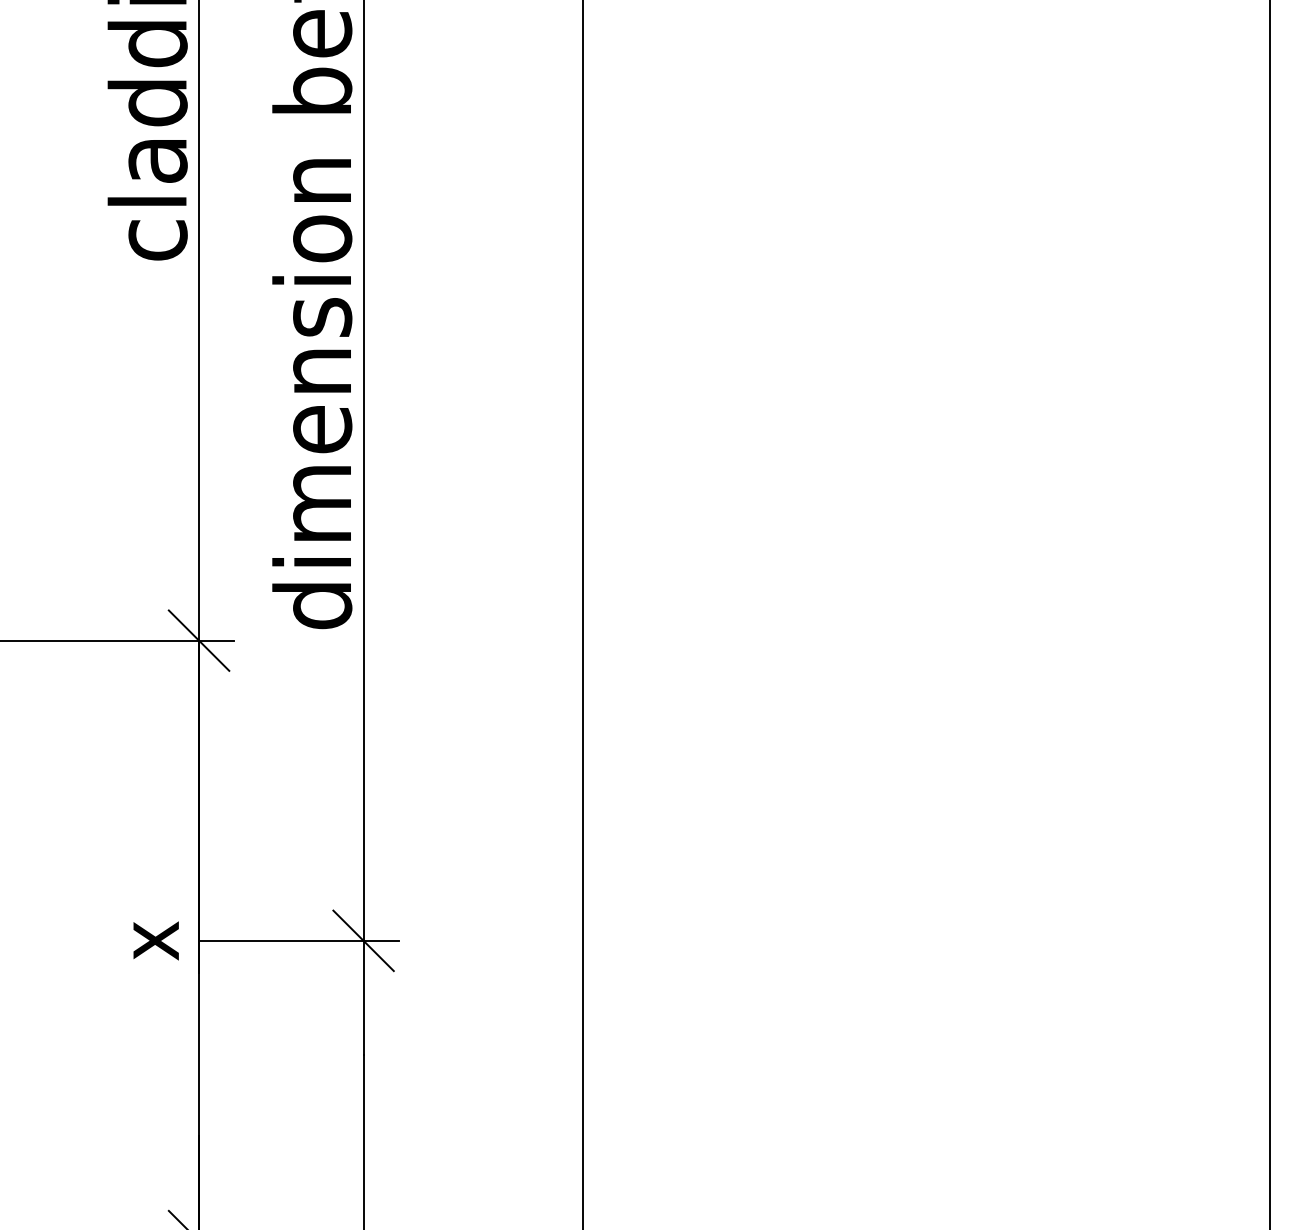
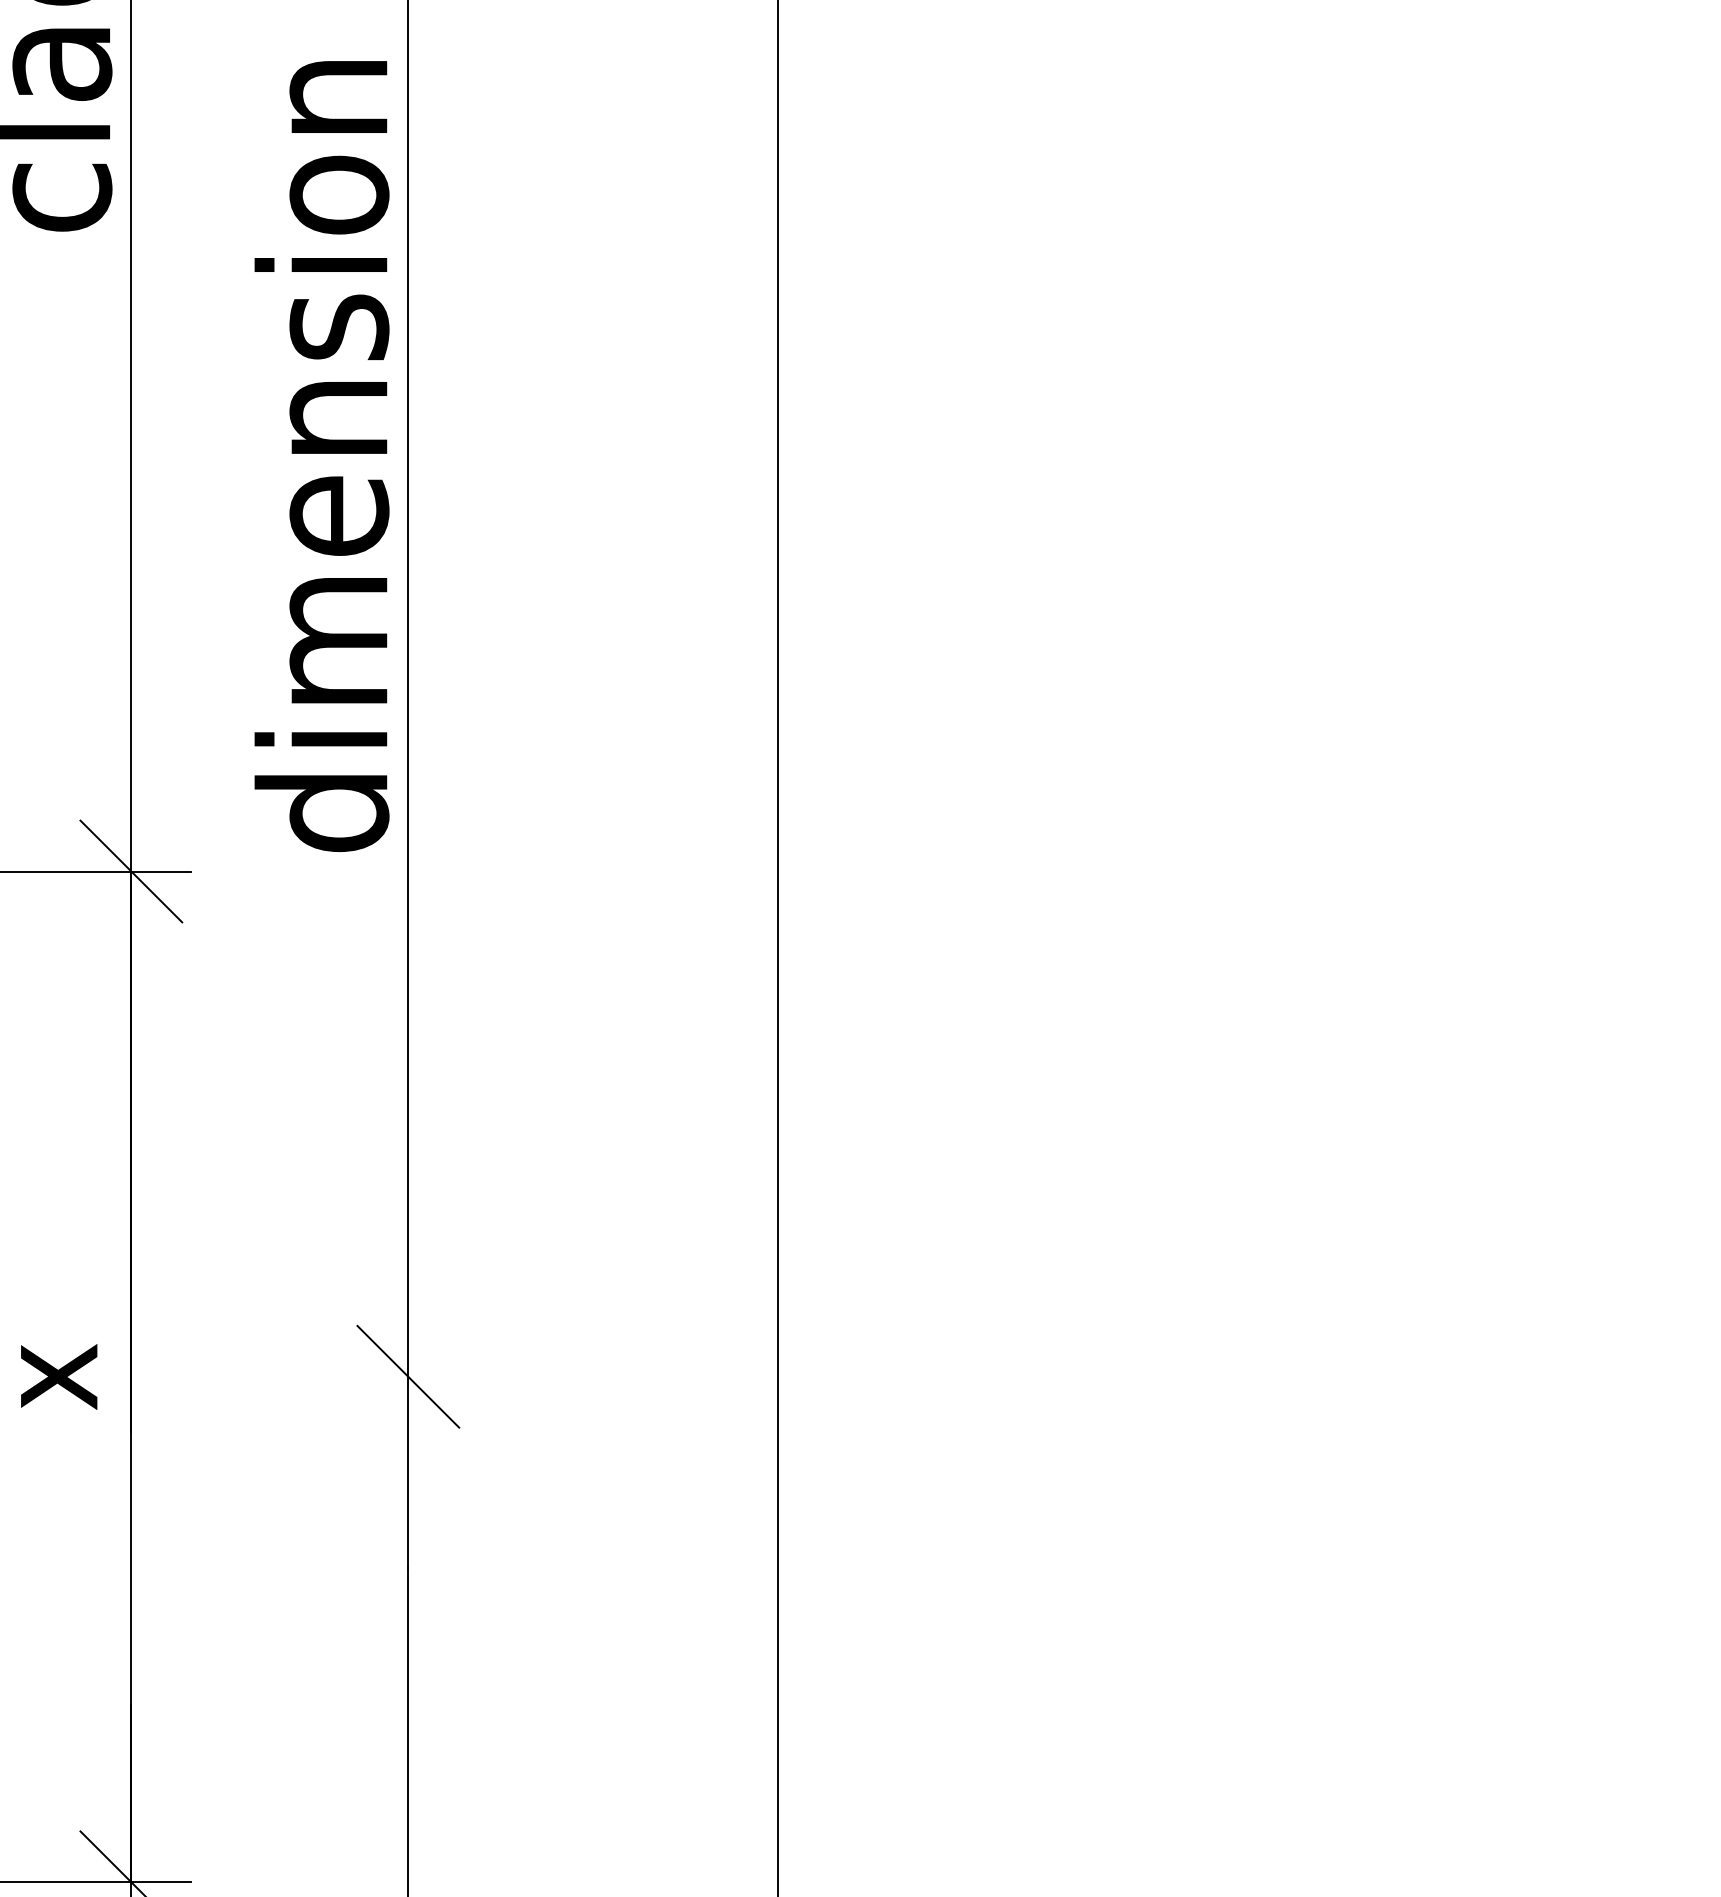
line: (298, 940) -> (298, 1376), removed

